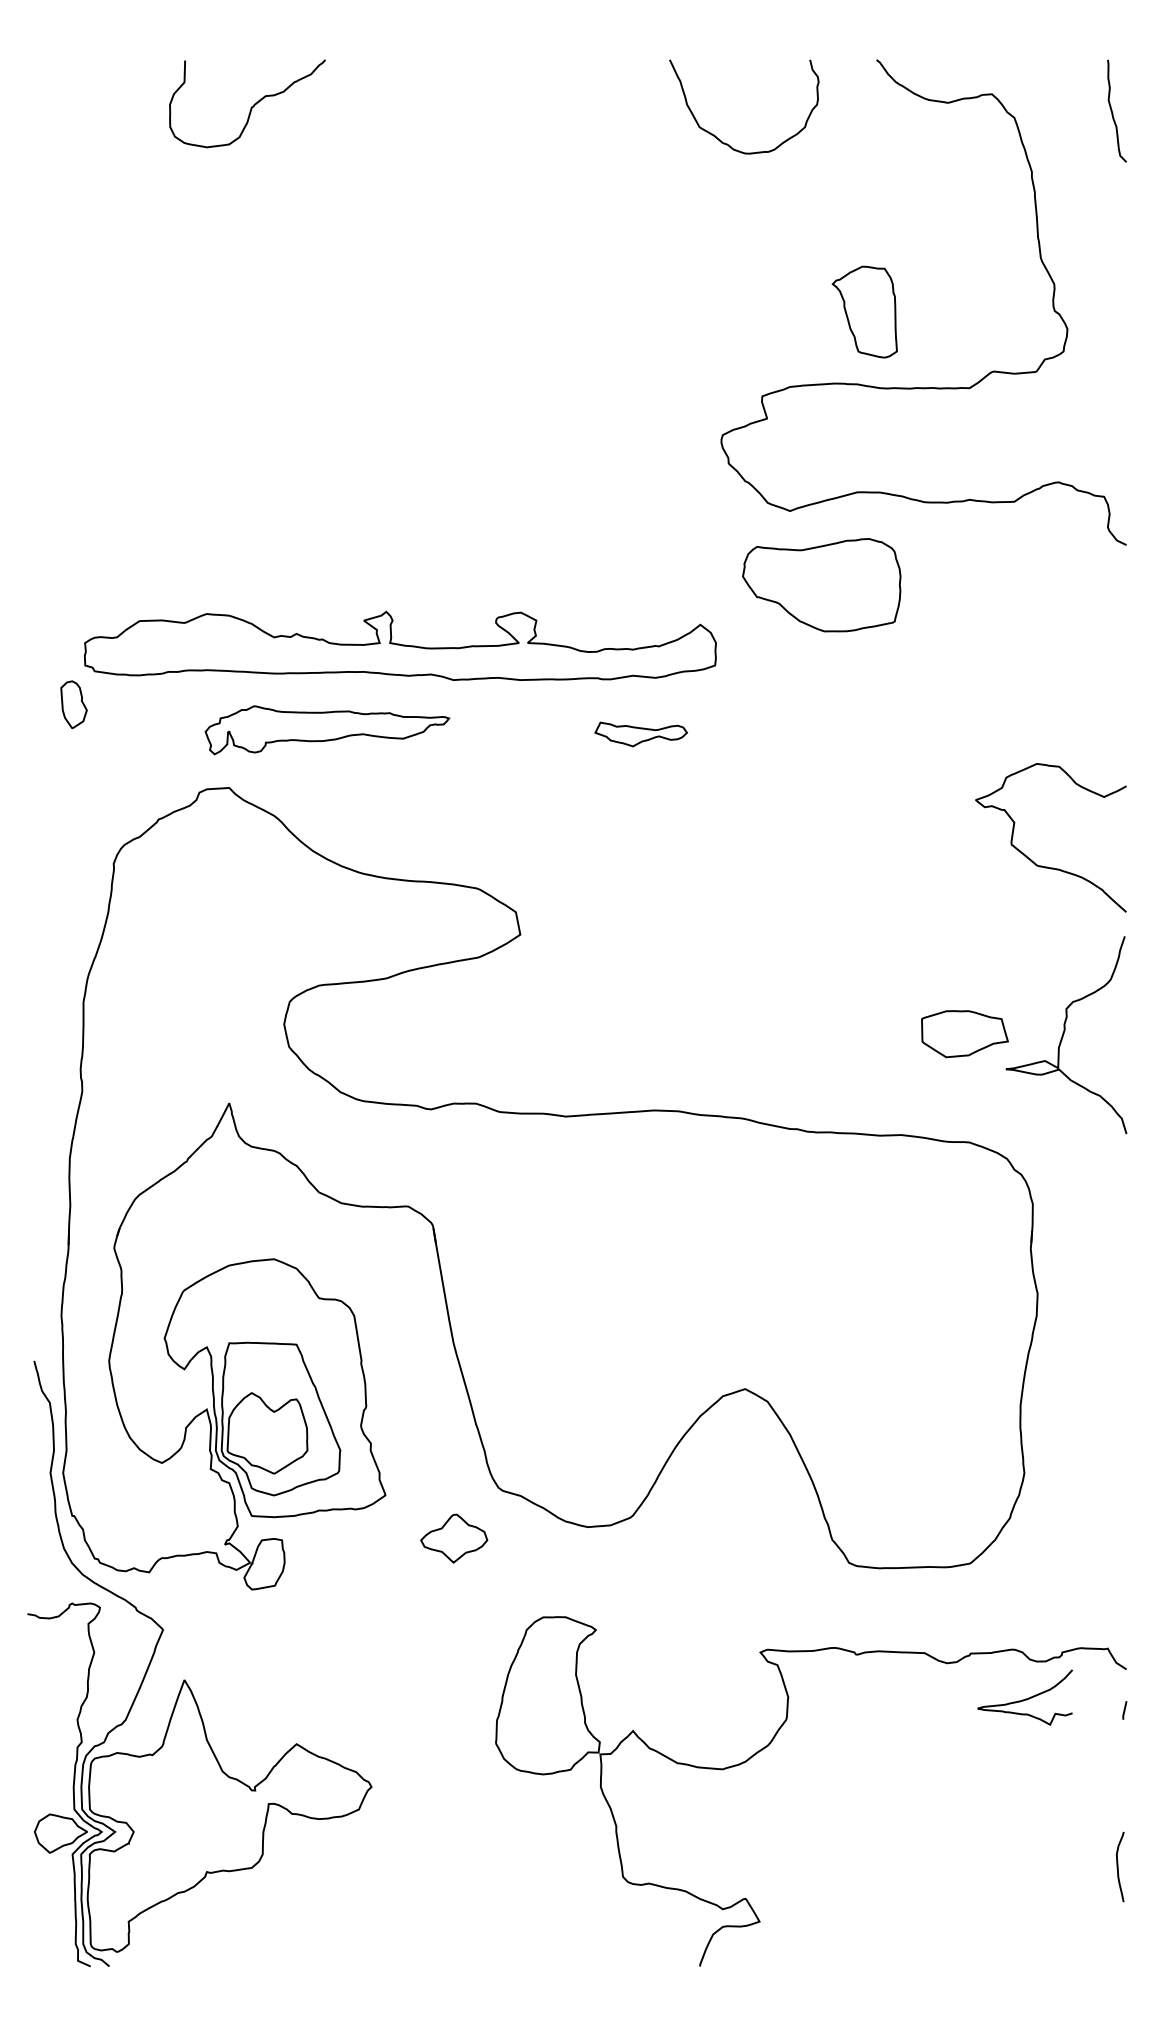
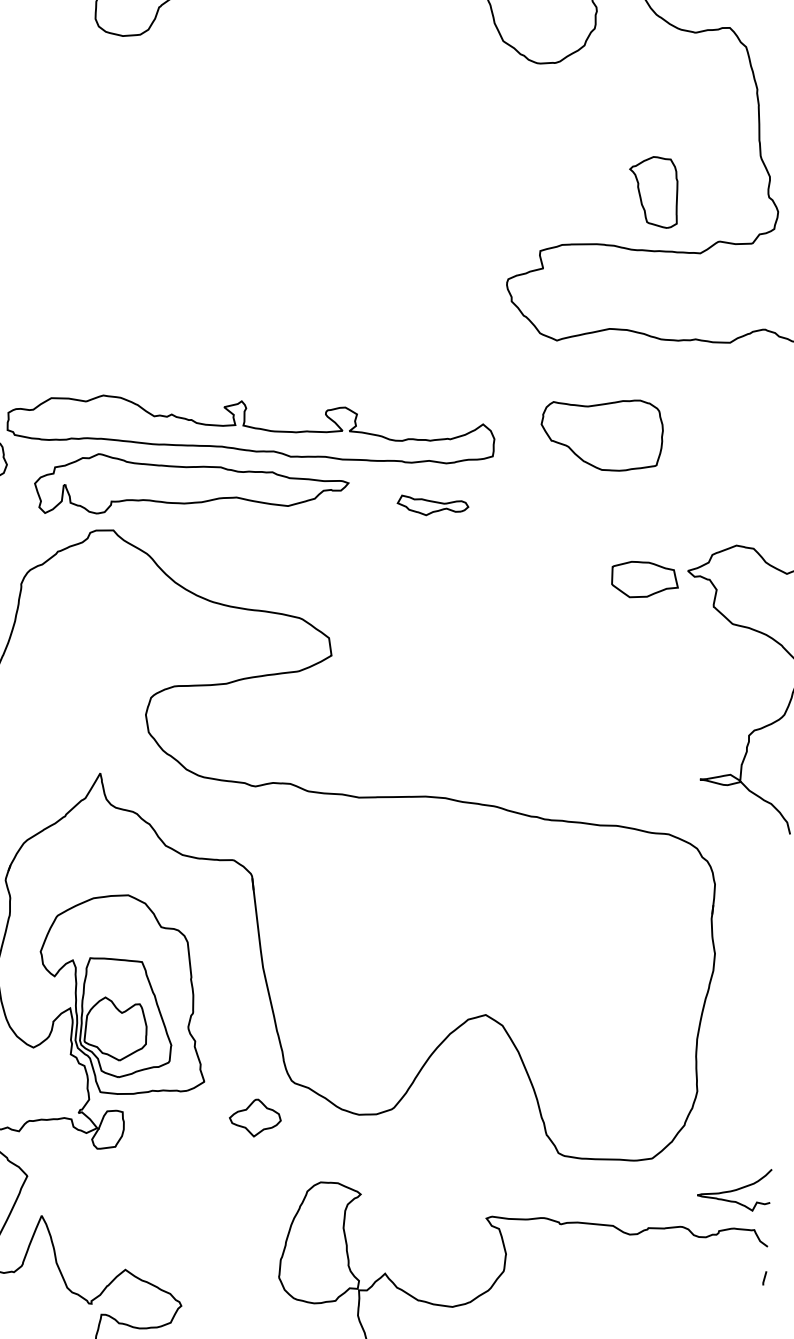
part: (864, 311) -> (653, 191), moved
part: (821, 585) -> (601, 434), moved
part: (327, 730) -> (191, 490), size x1.67
part: (964, 1034) -> (644, 580), moved
curve: (1025, 1698) -> (734, 1189), moved

